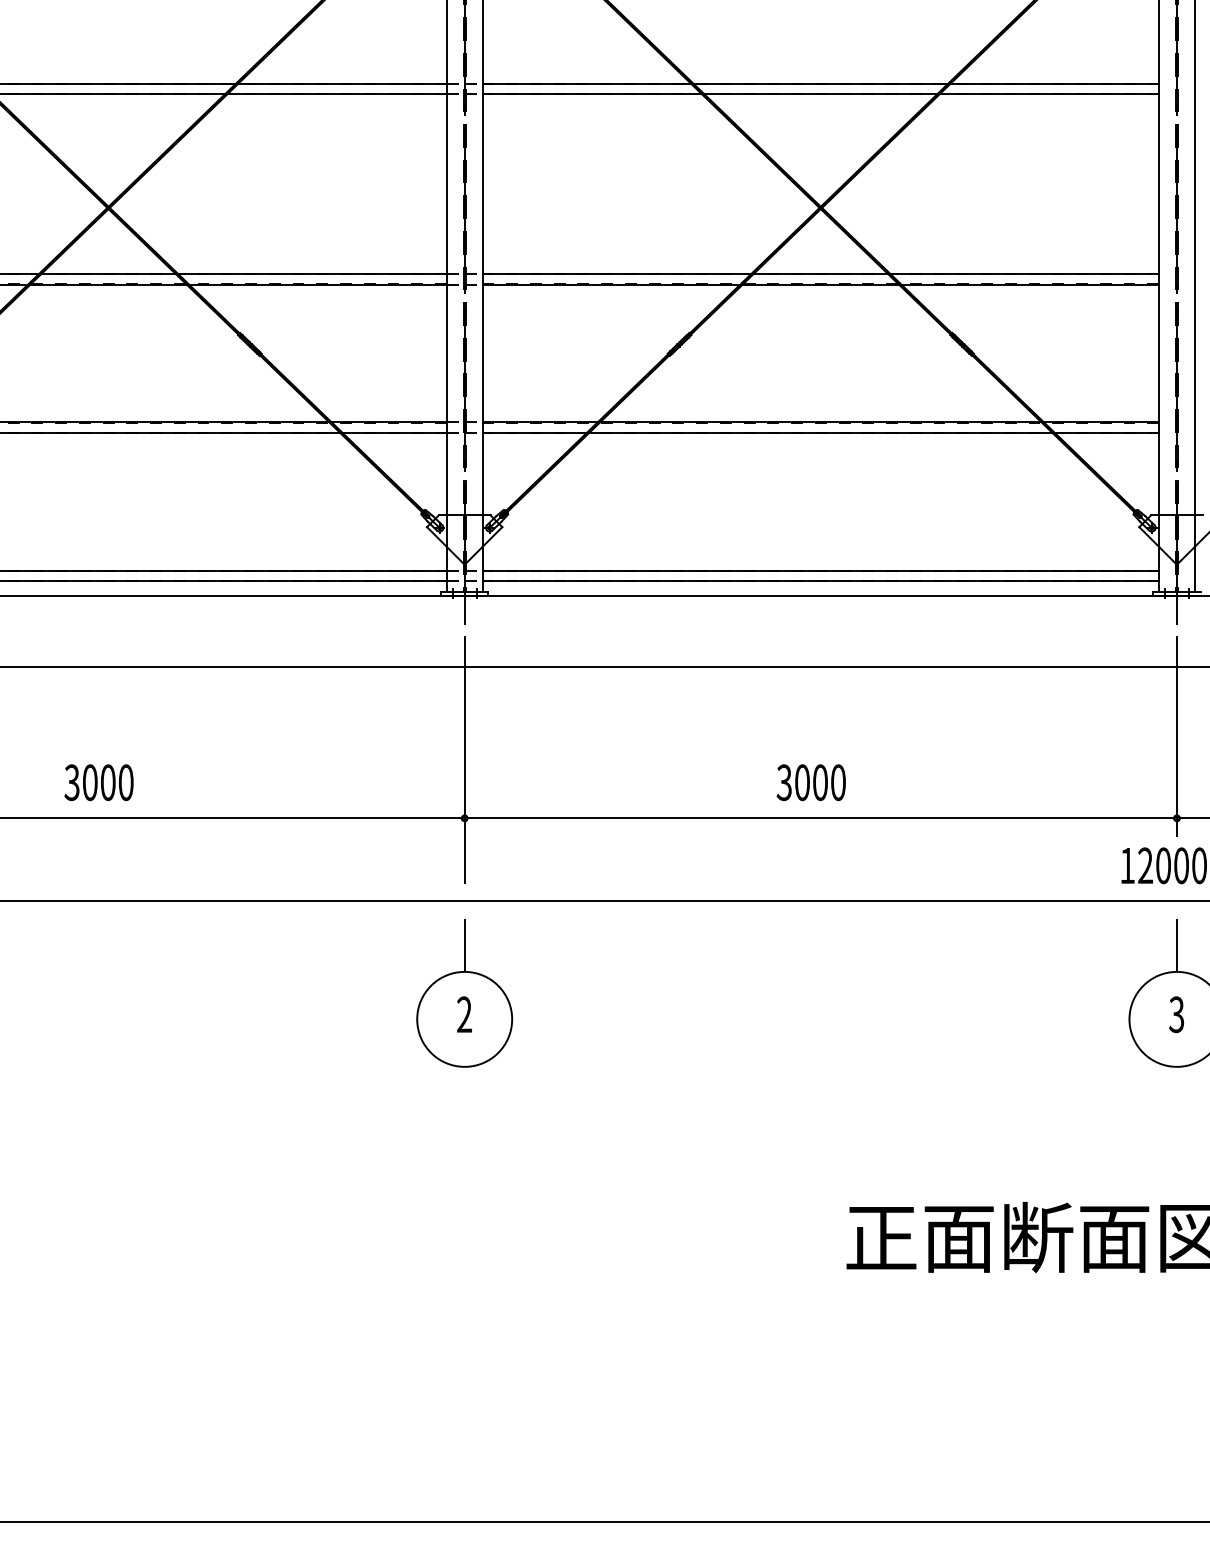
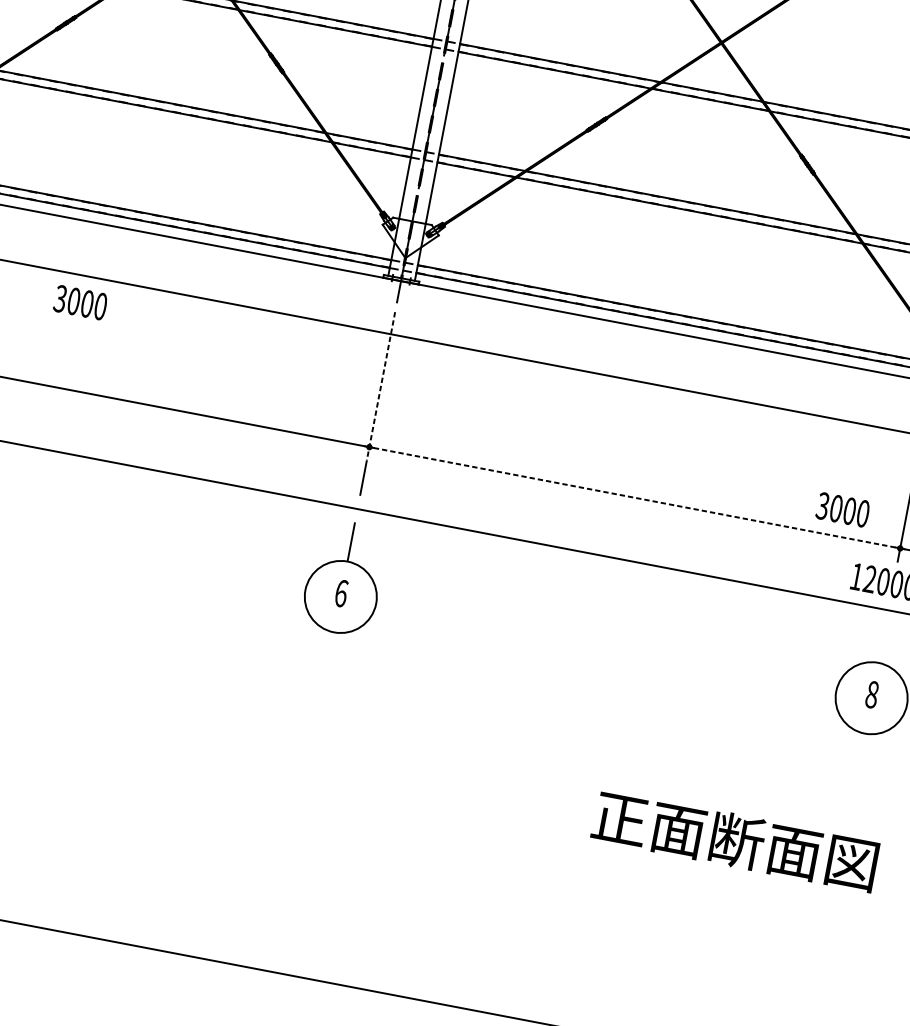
line: (464, 737) -> (380, 386), solid -> dashed
text: (98, 782) -> (80, 302), moved
text: (810, 782) -> (842, 509), moved
line: (821, 818) -> (635, 497), solid -> dashed
line: (1176, 945) -> (881, 643), removed
text: (464, 1014) -> (341, 593), 2 -> 6
text: (1176, 1014) -> (871, 694), 3 -> 8

